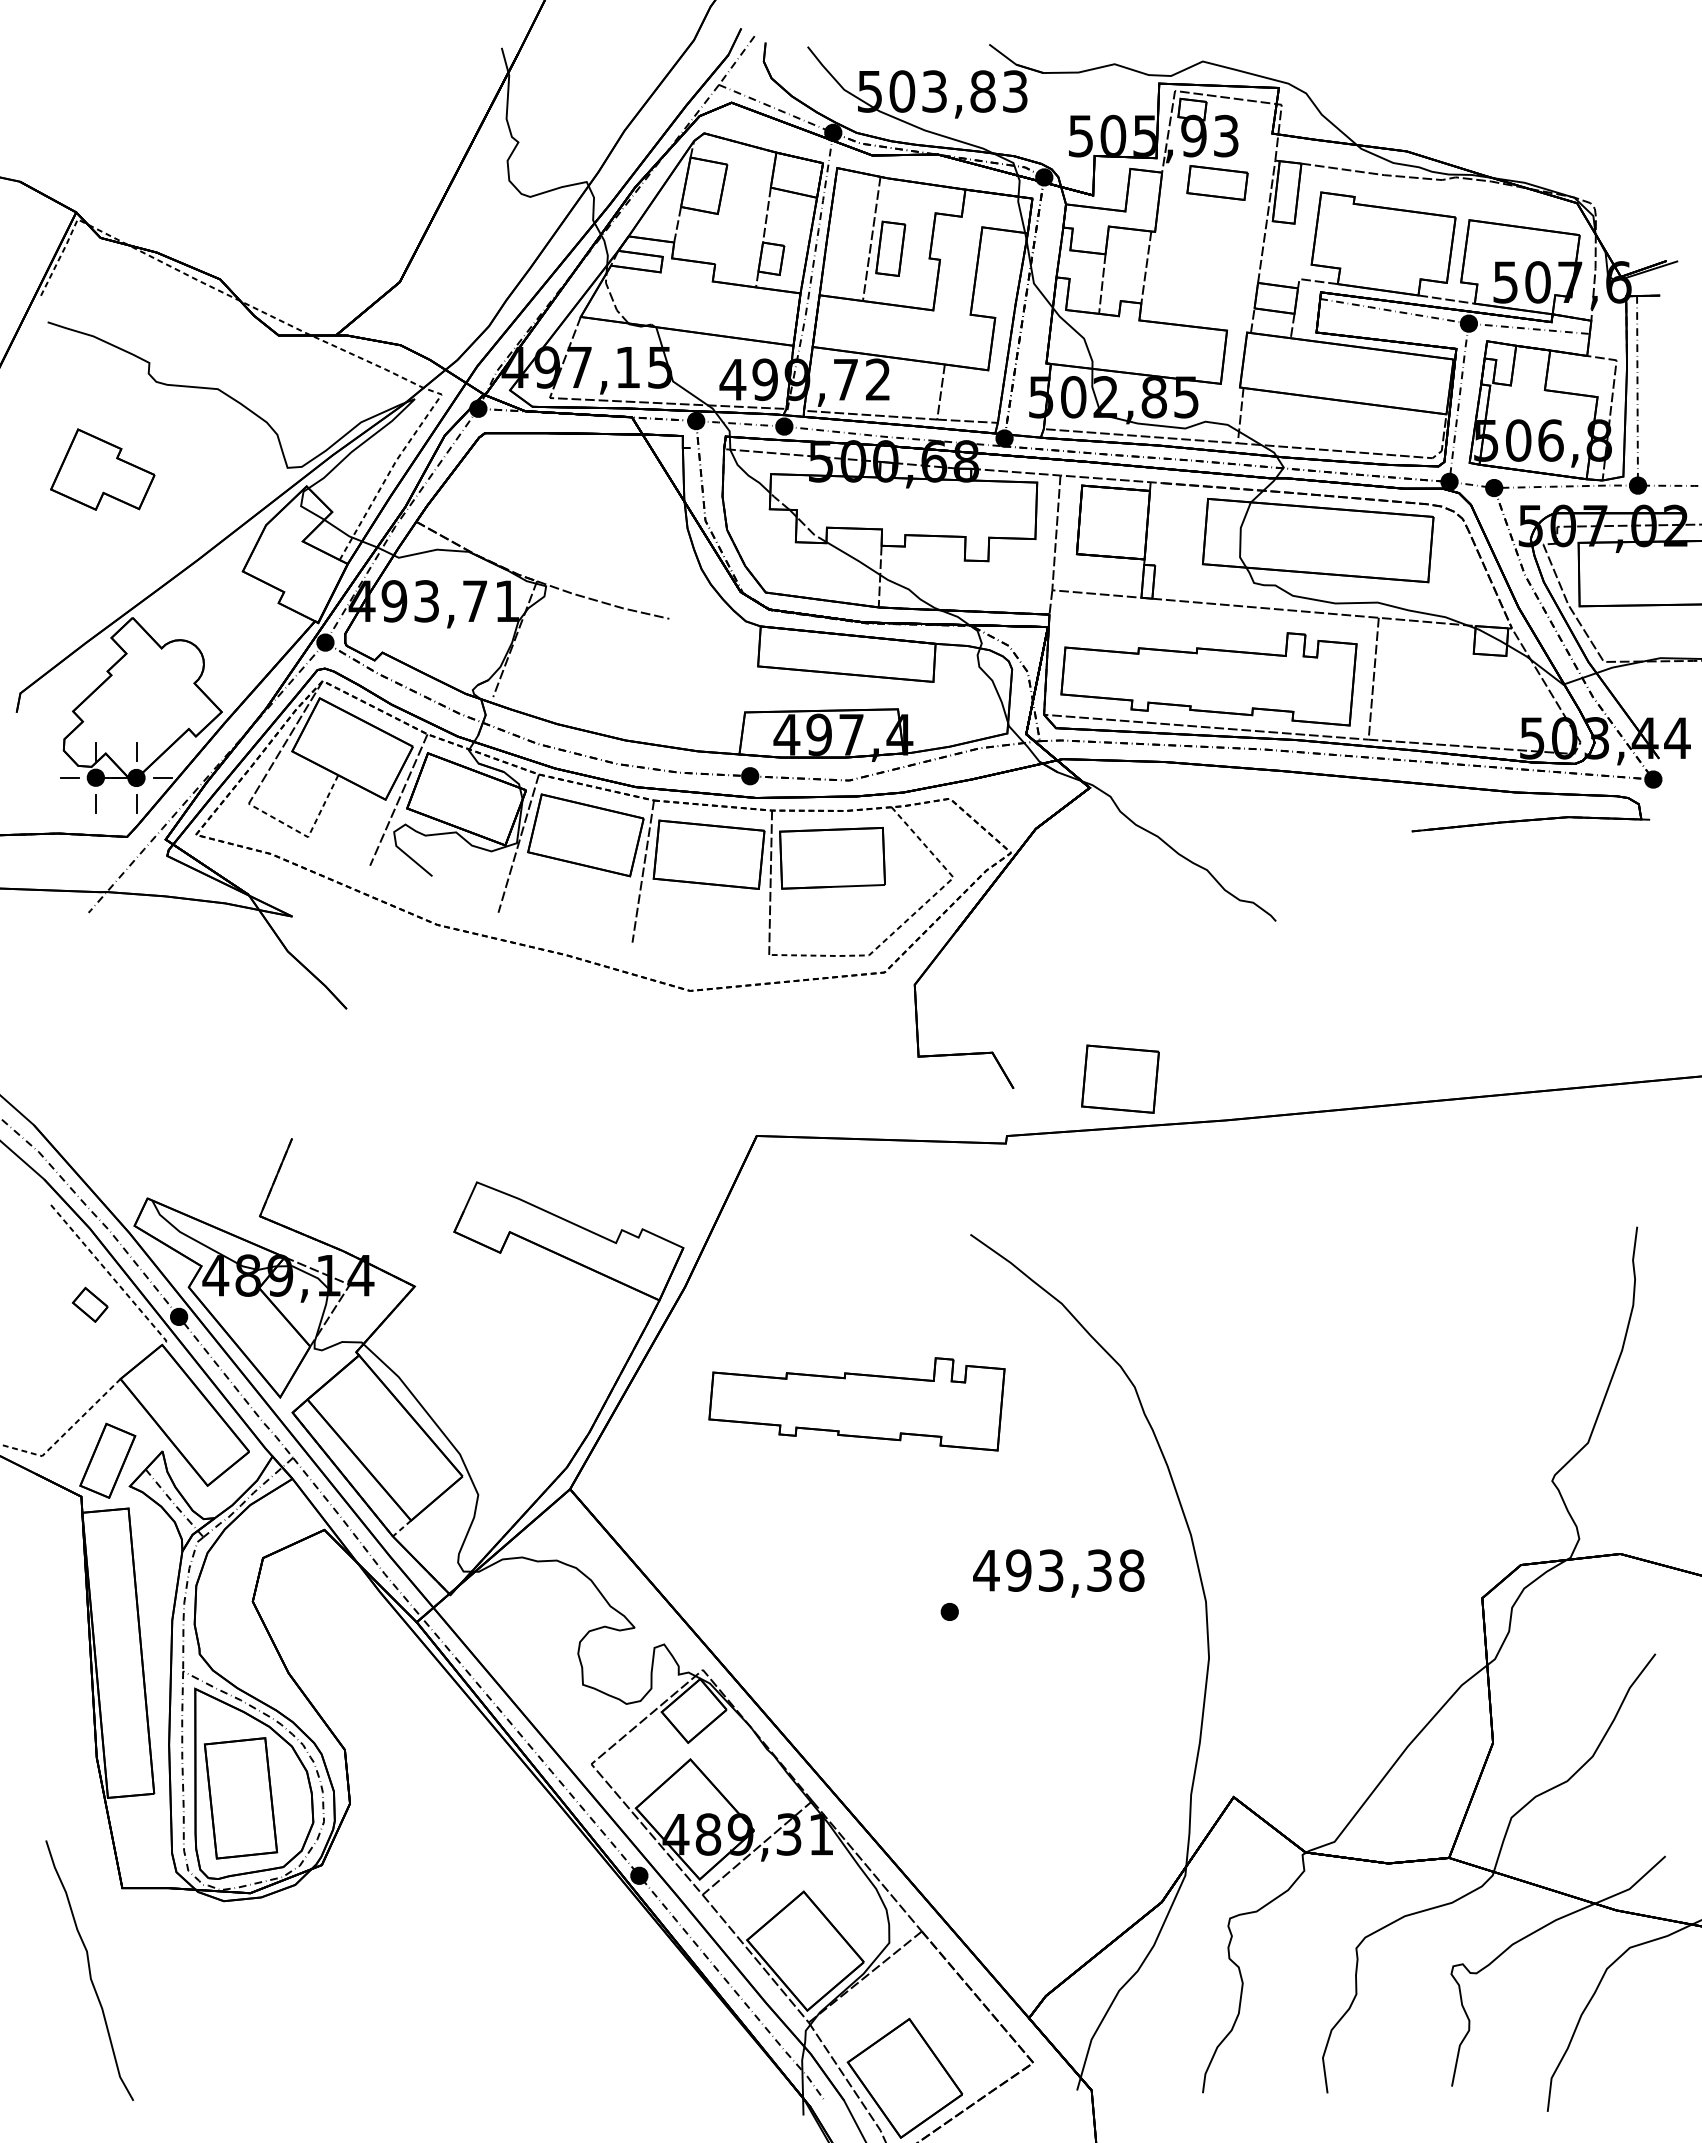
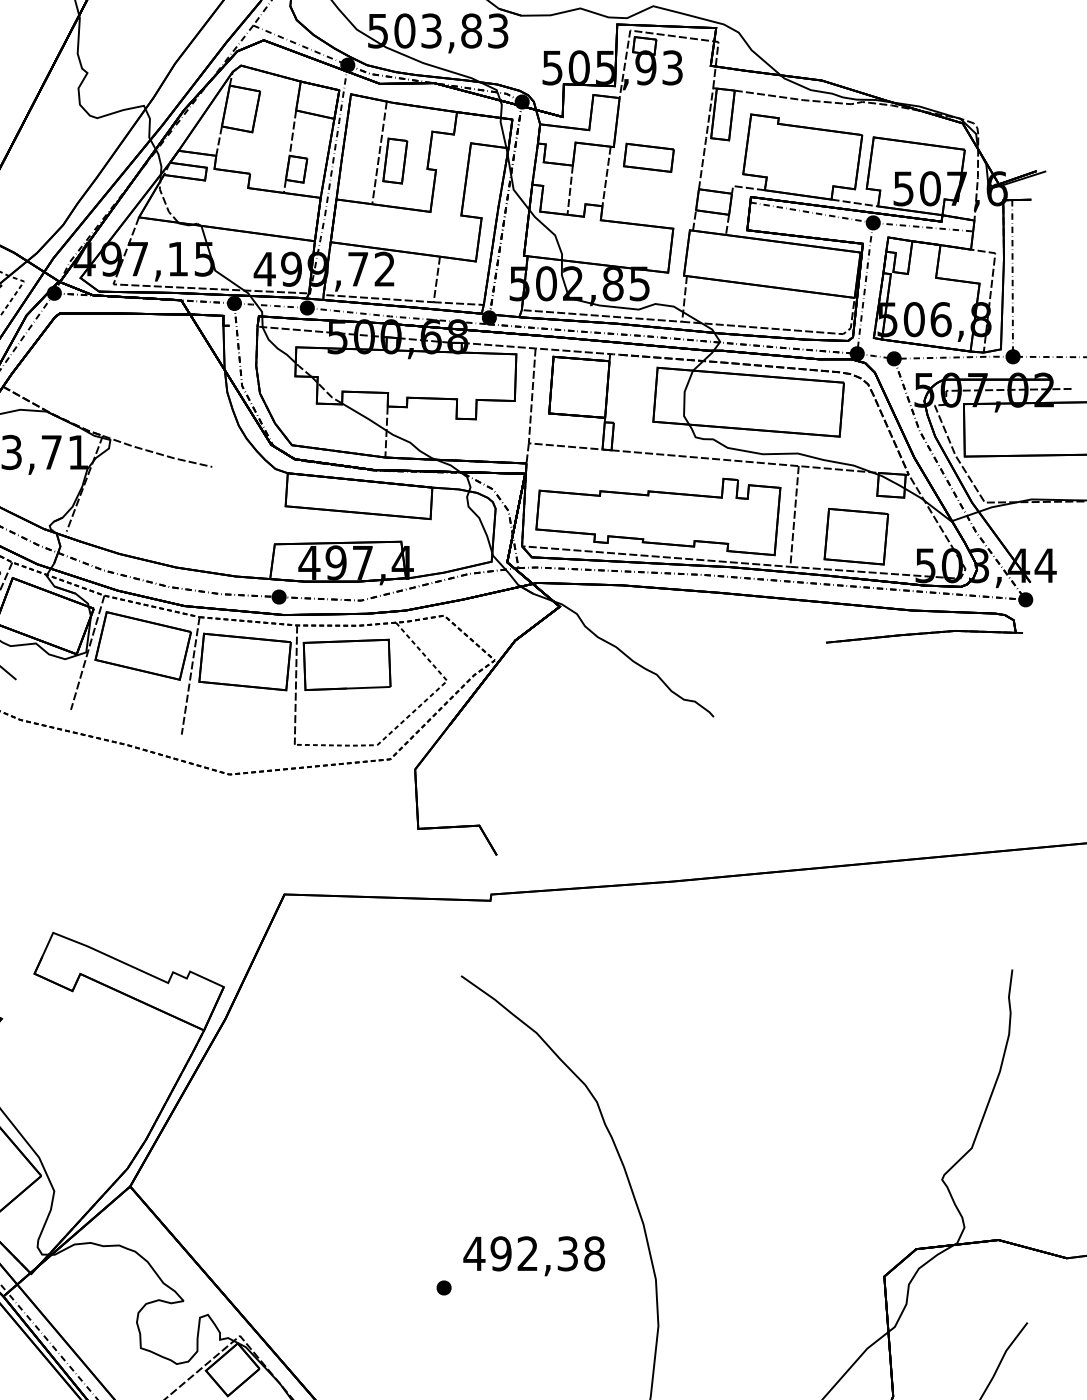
part: (1217, 182) -> (648, 157), moved
part: (1120, 1078) -> (856, 536), moved
part: (856, 1404) -> (366, 1116), removed
text: (1050, 1570) -> (527, 1253), 493,38 -> 492,38

